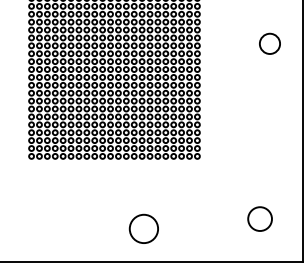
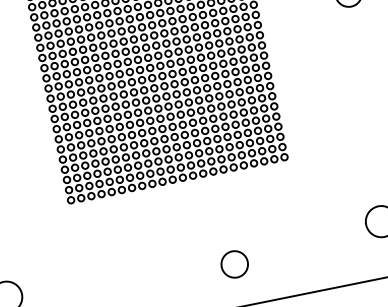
circle: (144, 228) -> (235, 263), size x0.71

